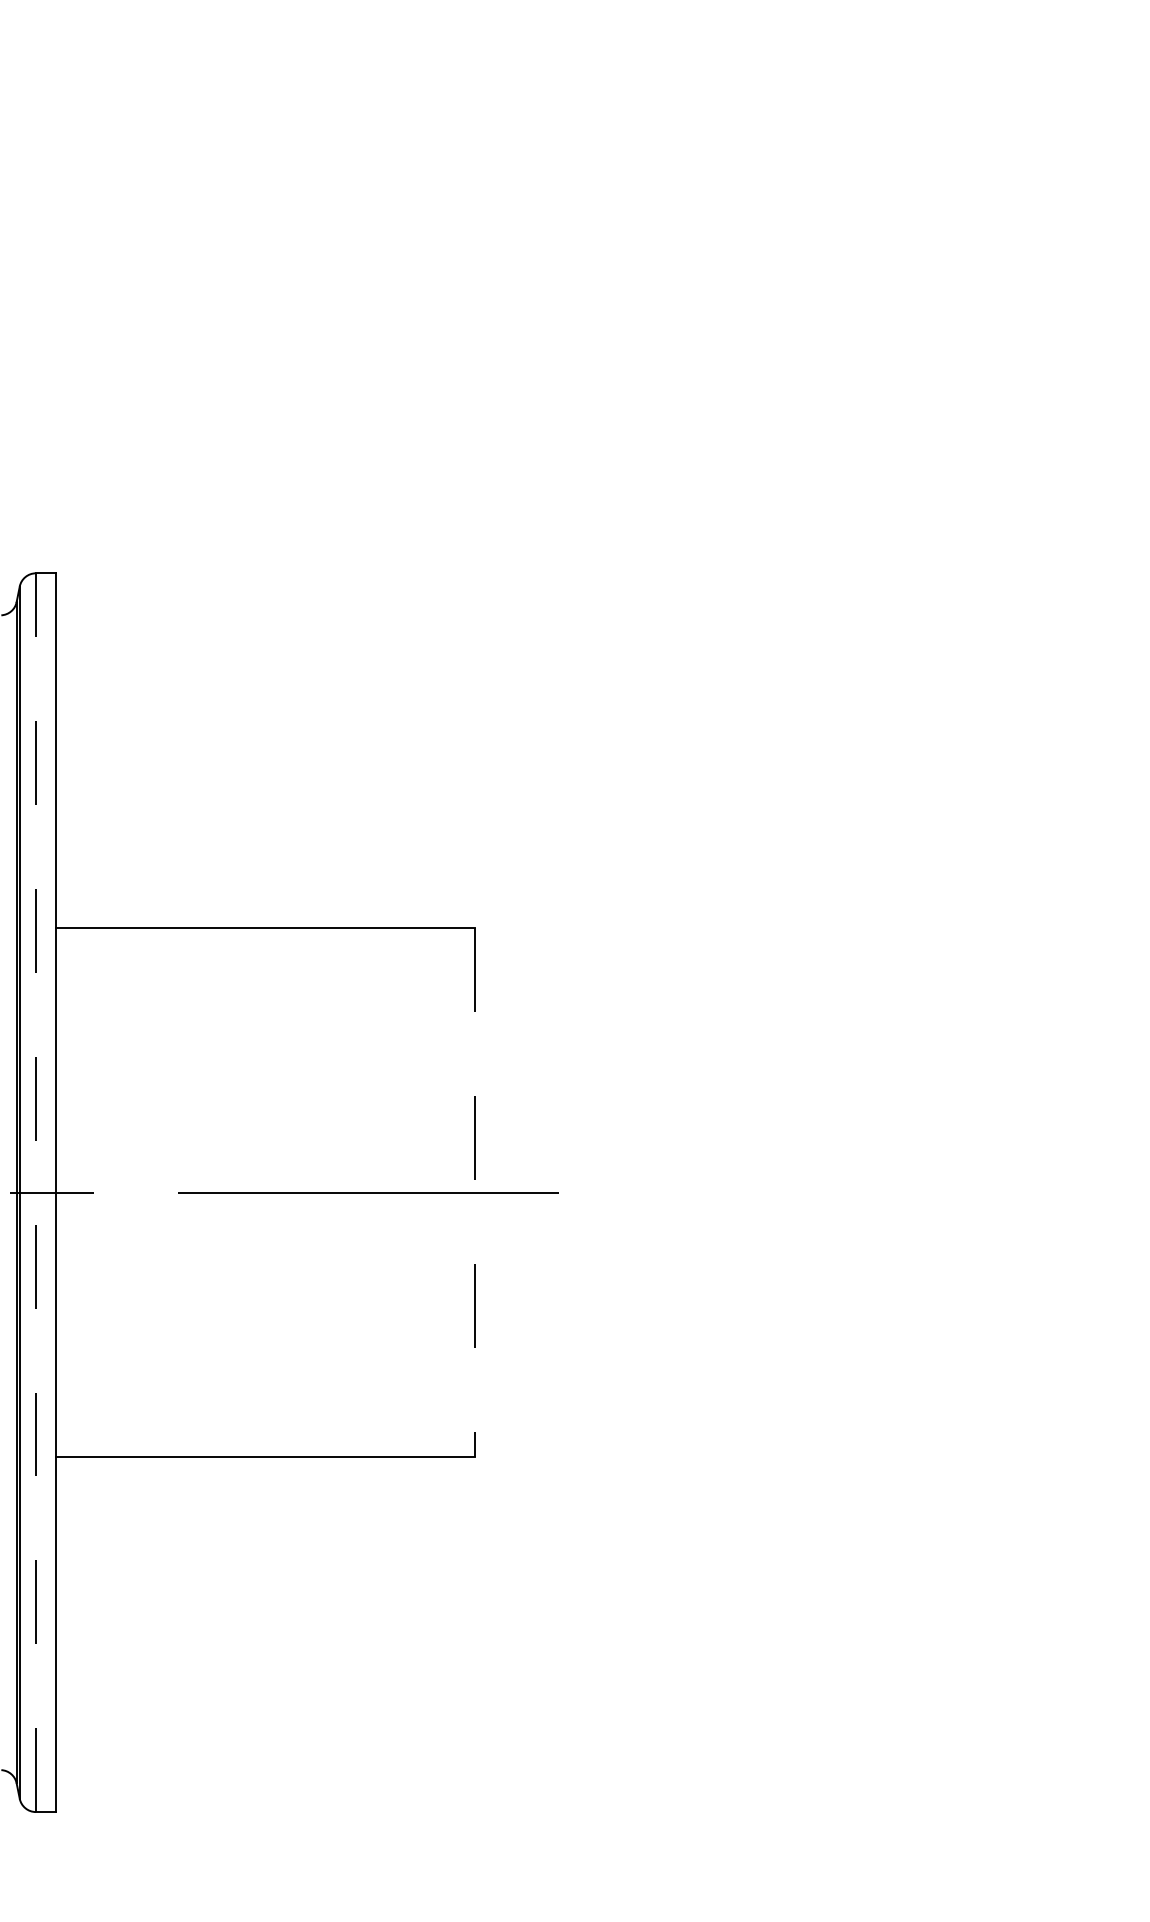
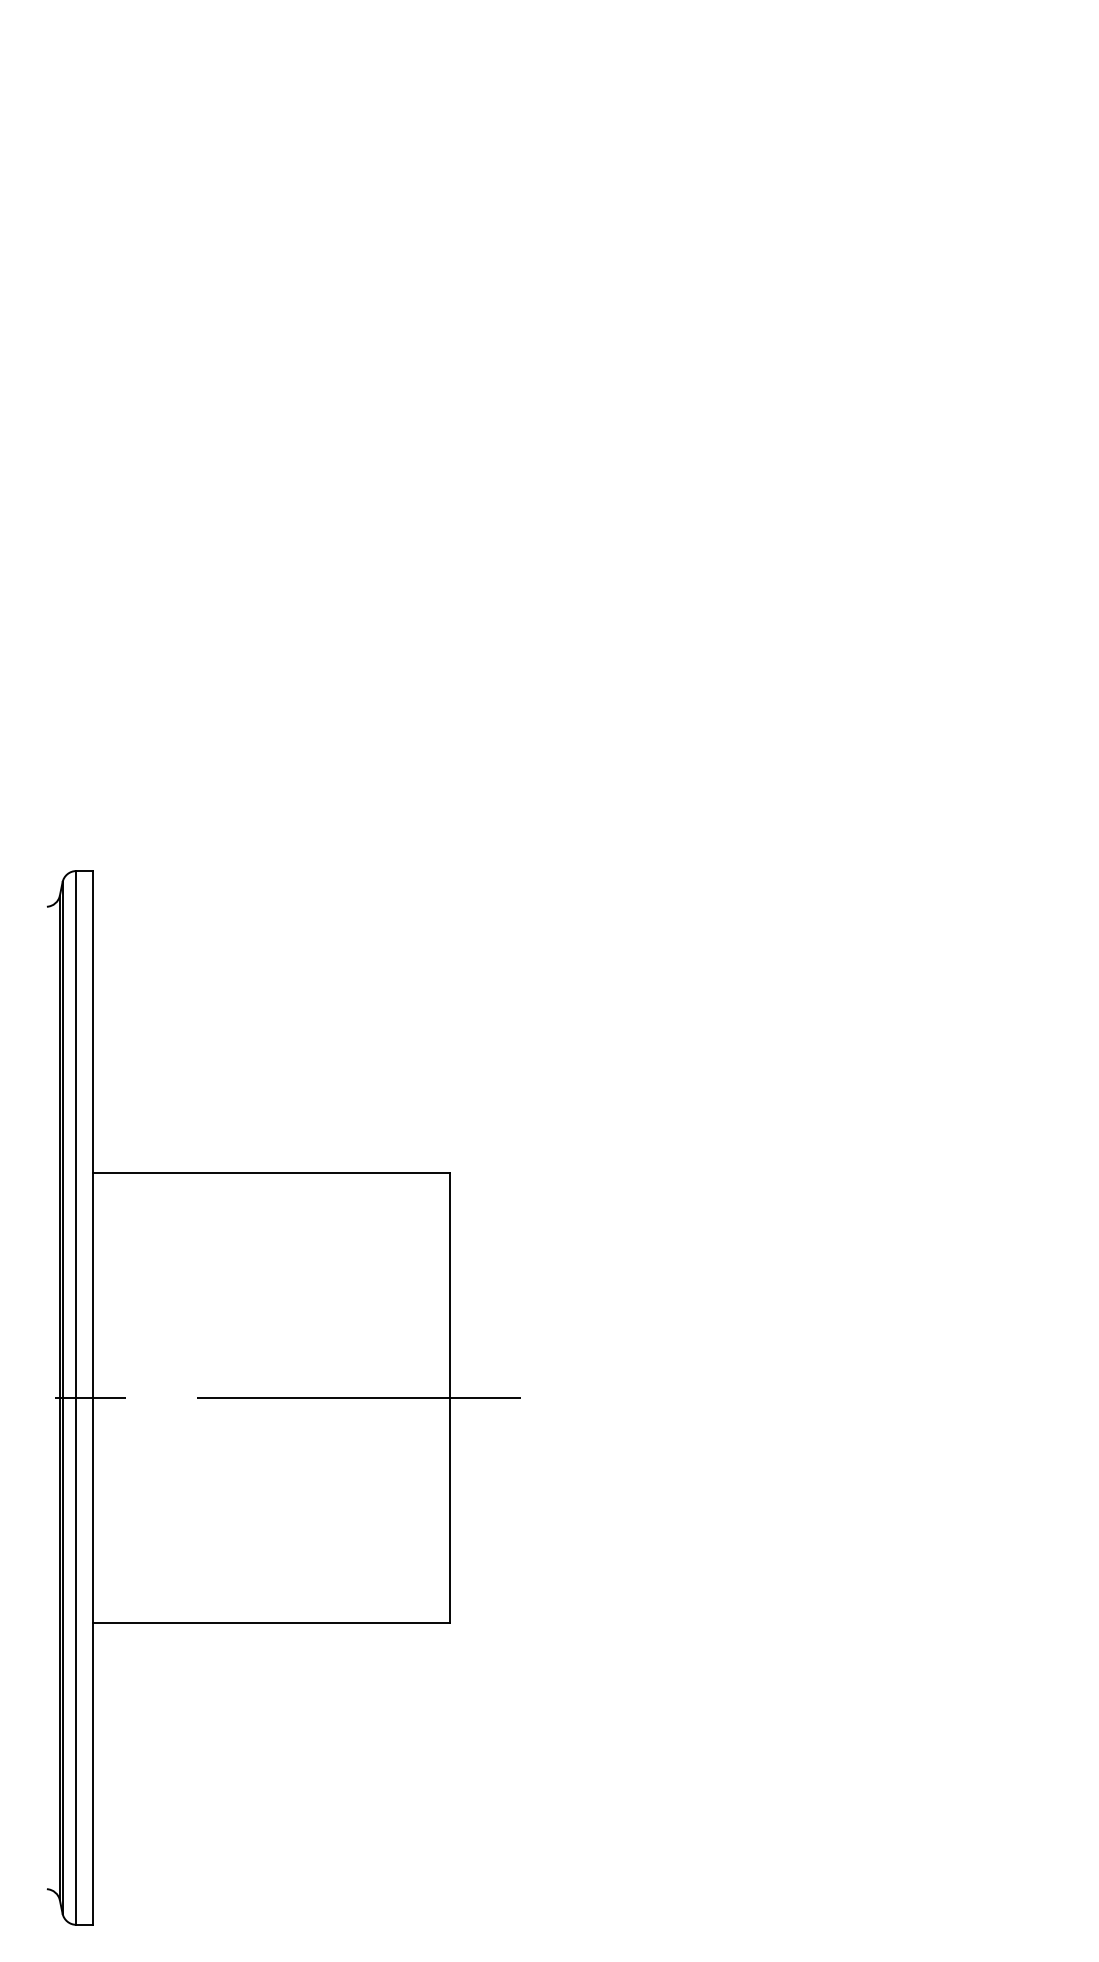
line: (36, 1192) -> (76, 1397), dashed -> solid
line: (474, 1192) -> (449, 1397), dashed -> solid

